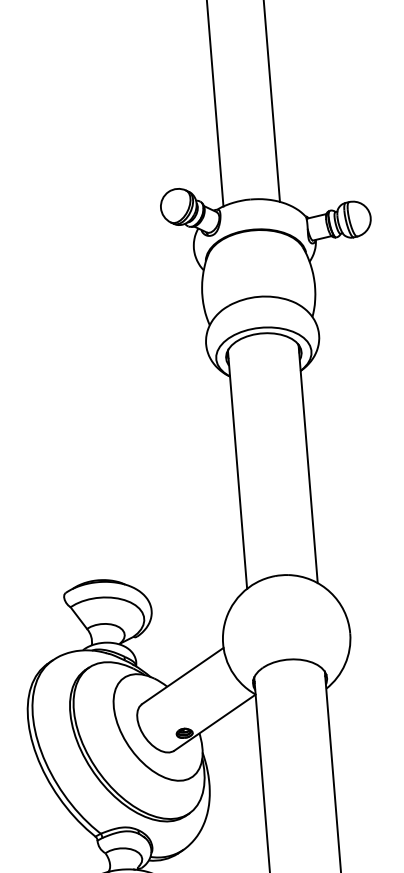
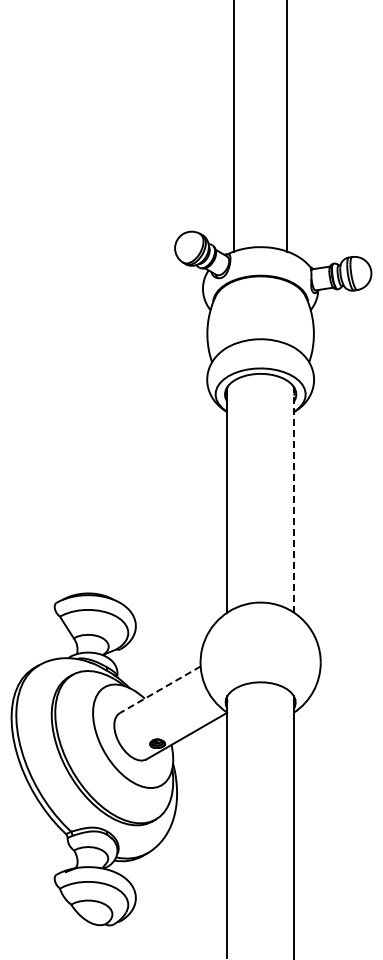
line: (308, 463) -> (294, 499), solid -> dashed
line: (183, 675) -> (160, 689), solid -> dashed

